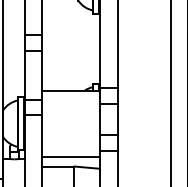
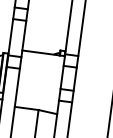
line: (70, 156) -> (36, 102), removed

